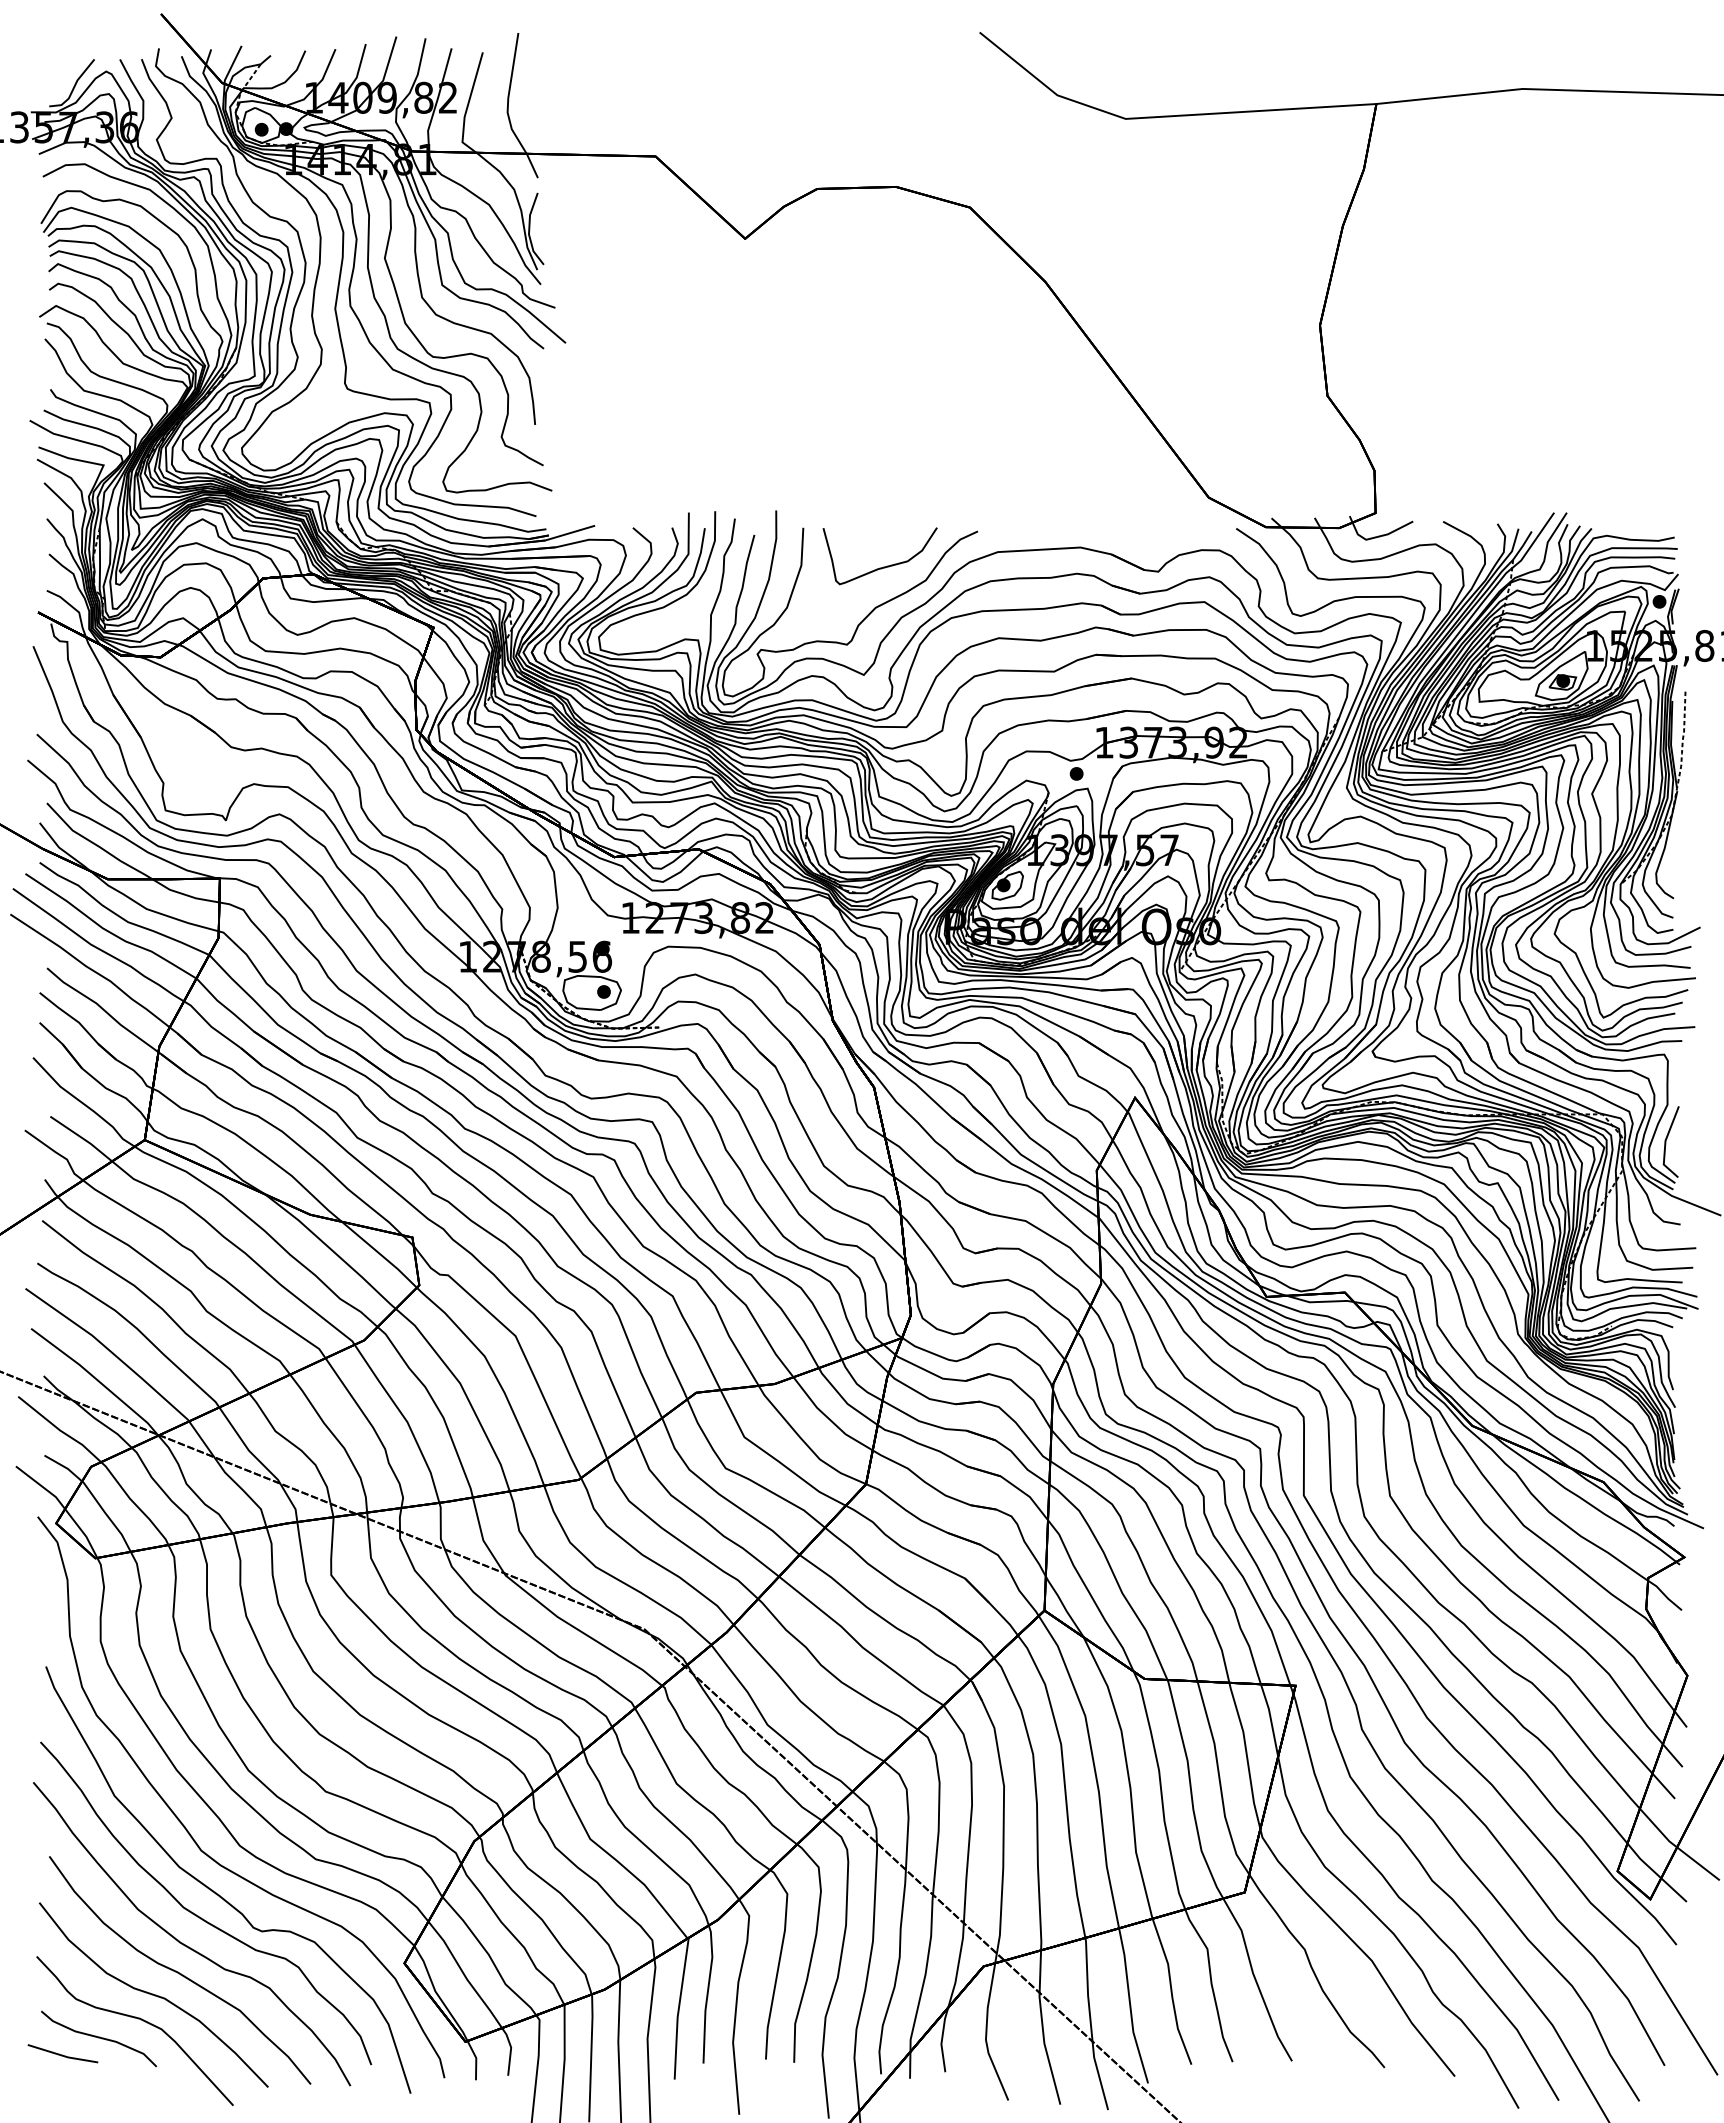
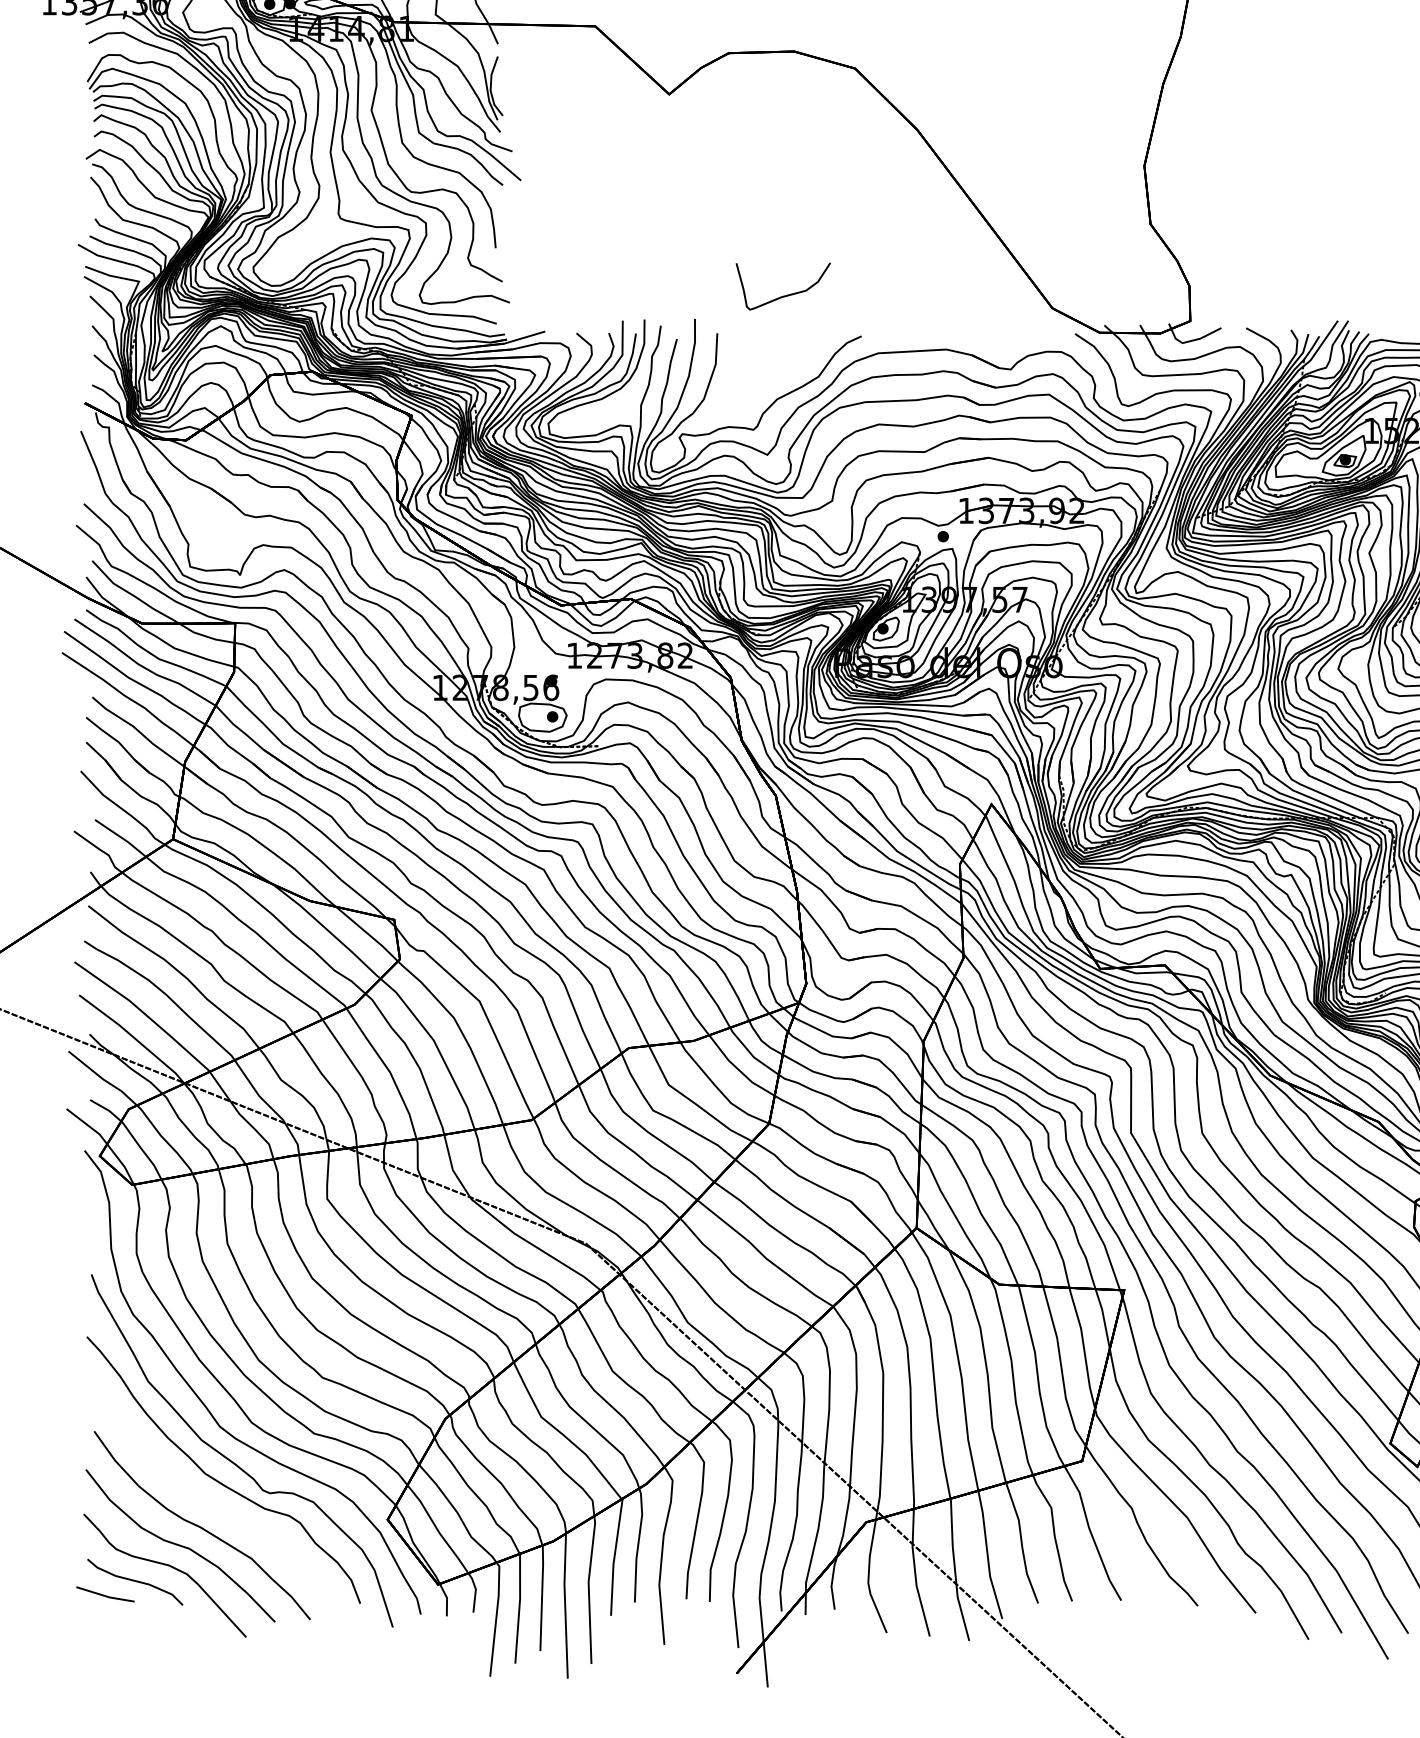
curve: (883, 566) -> (786, 294), moved
curve: (187, 1945) -> (208, 1504), removed

